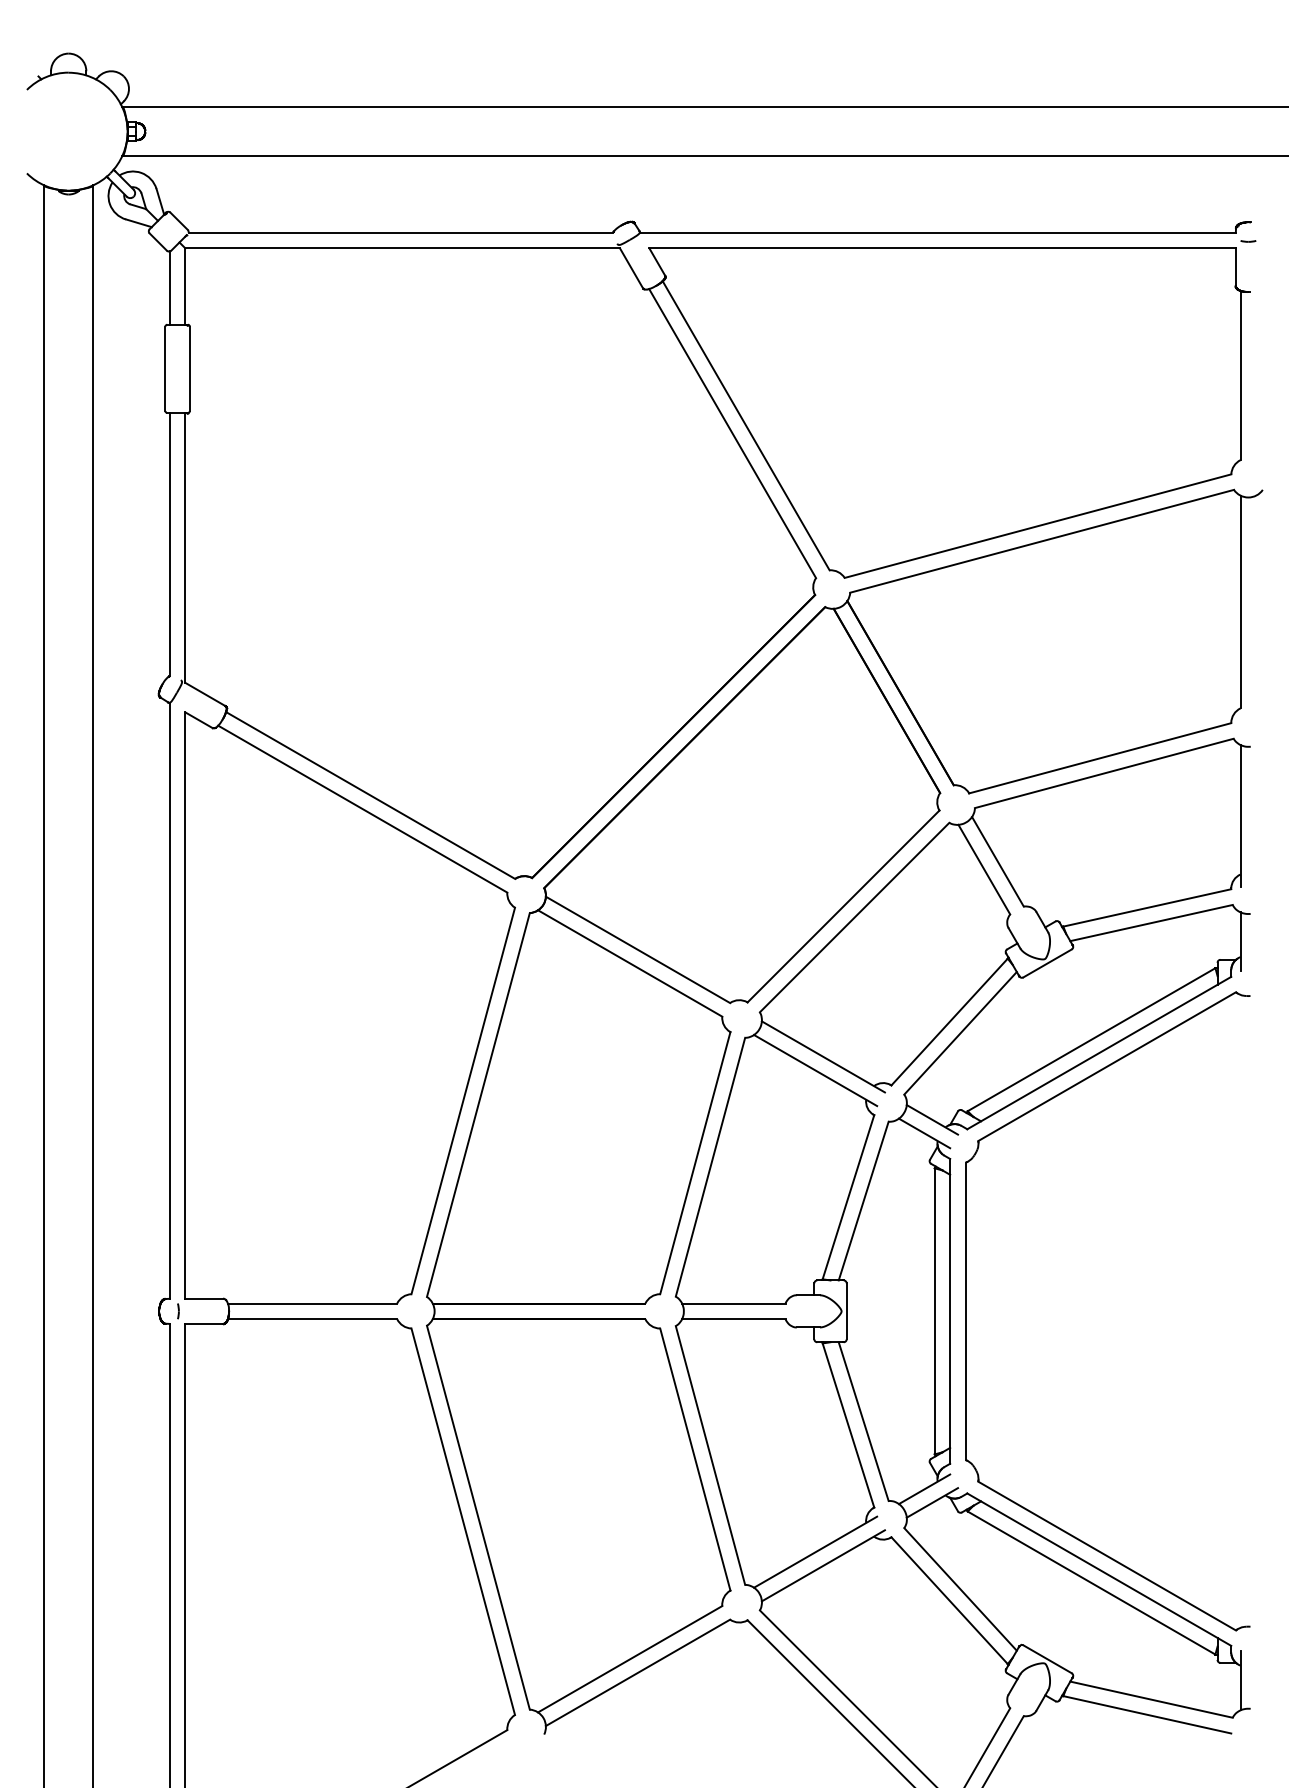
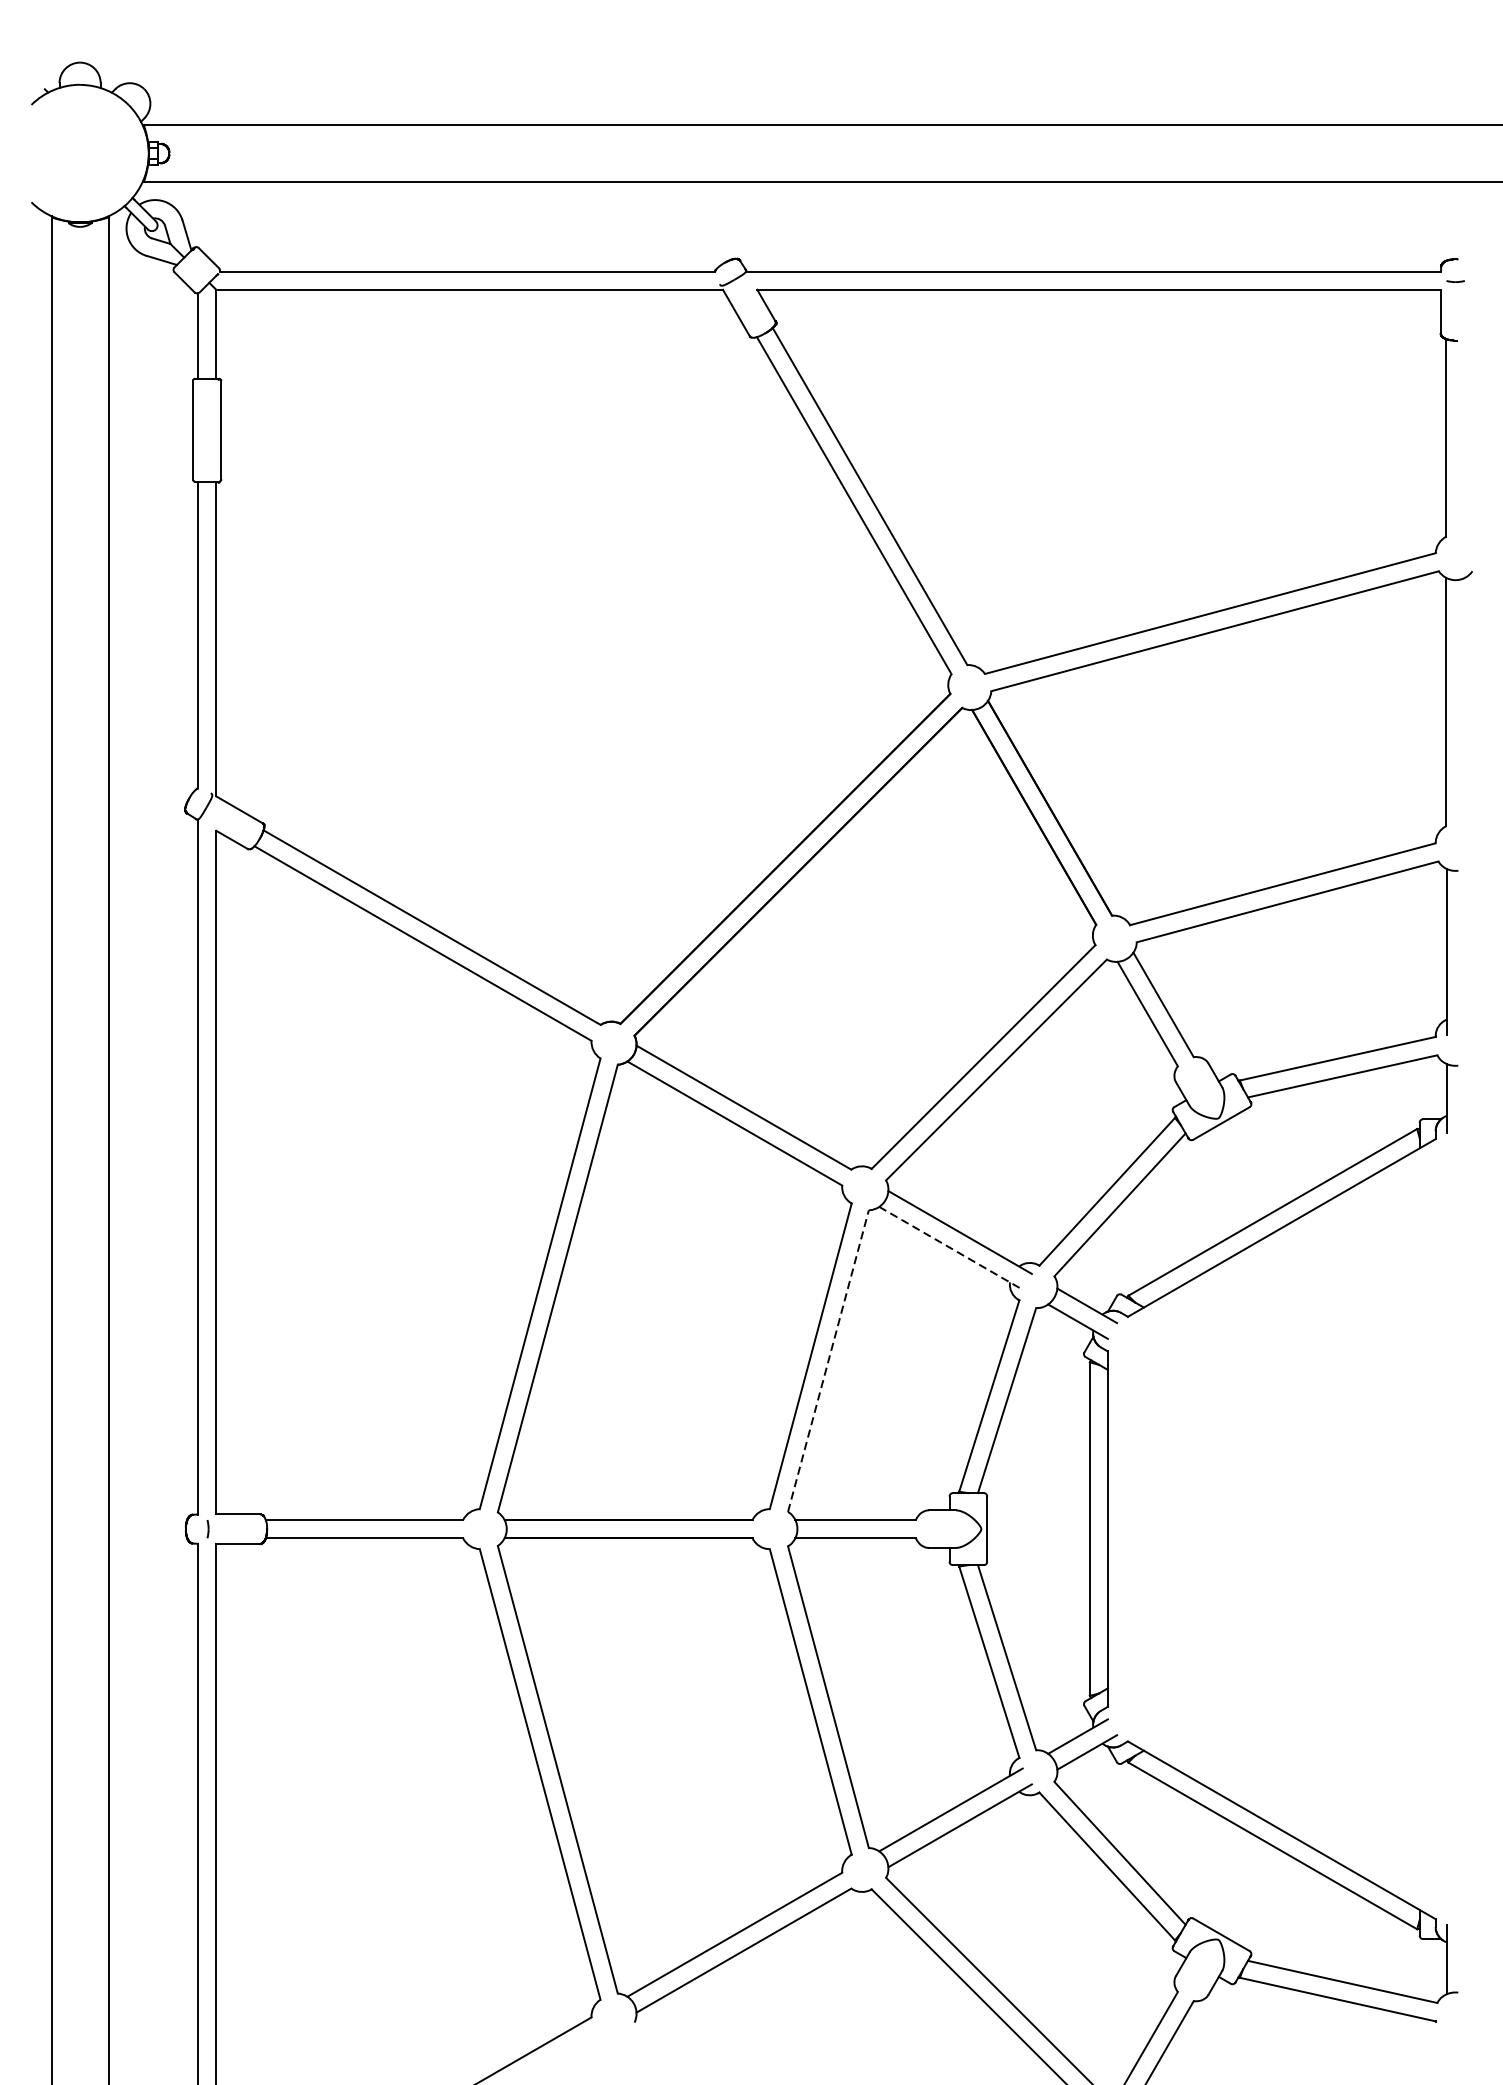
line: (816, 1070) -> (952, 1248), solid -> dashed
line: (710, 1167) -> (828, 1361), solid -> dashed
part: (966, 1311) -> (1126, 1529), removed

